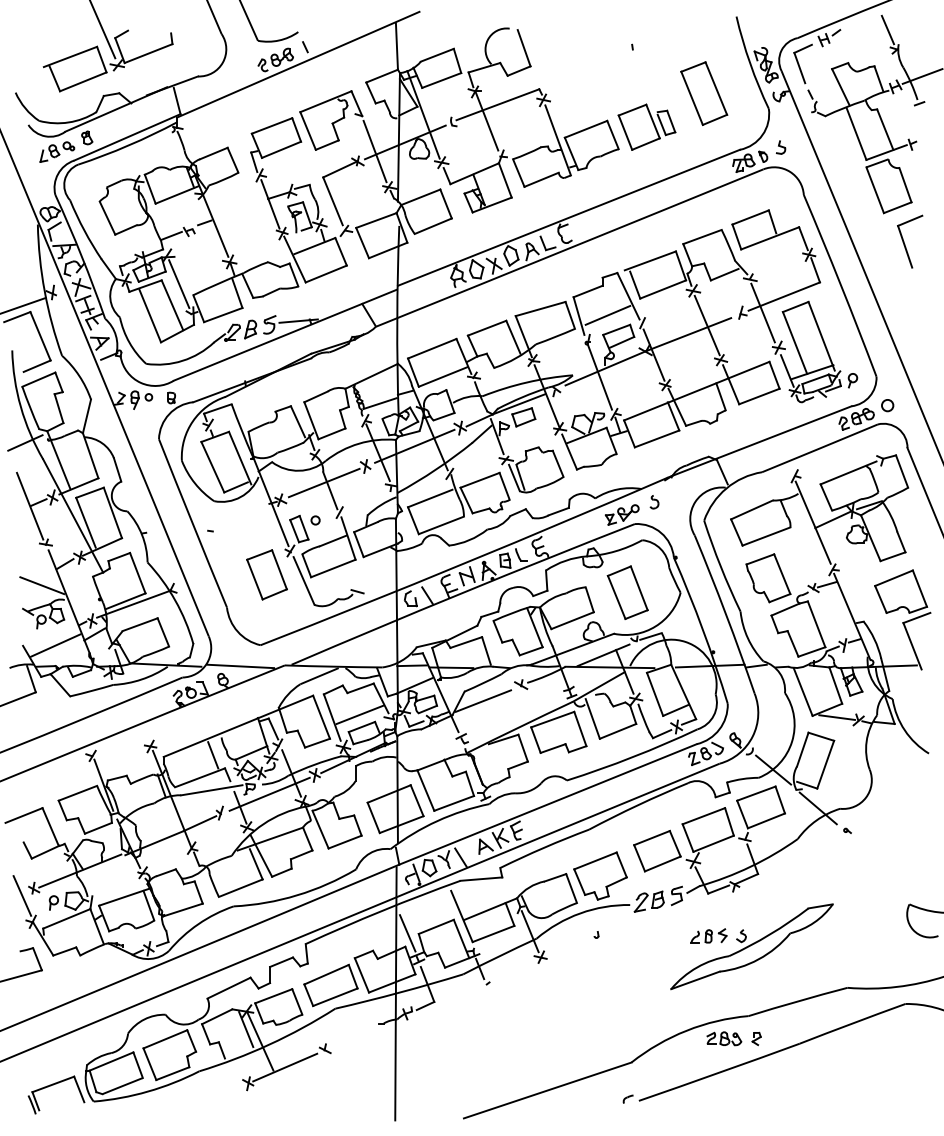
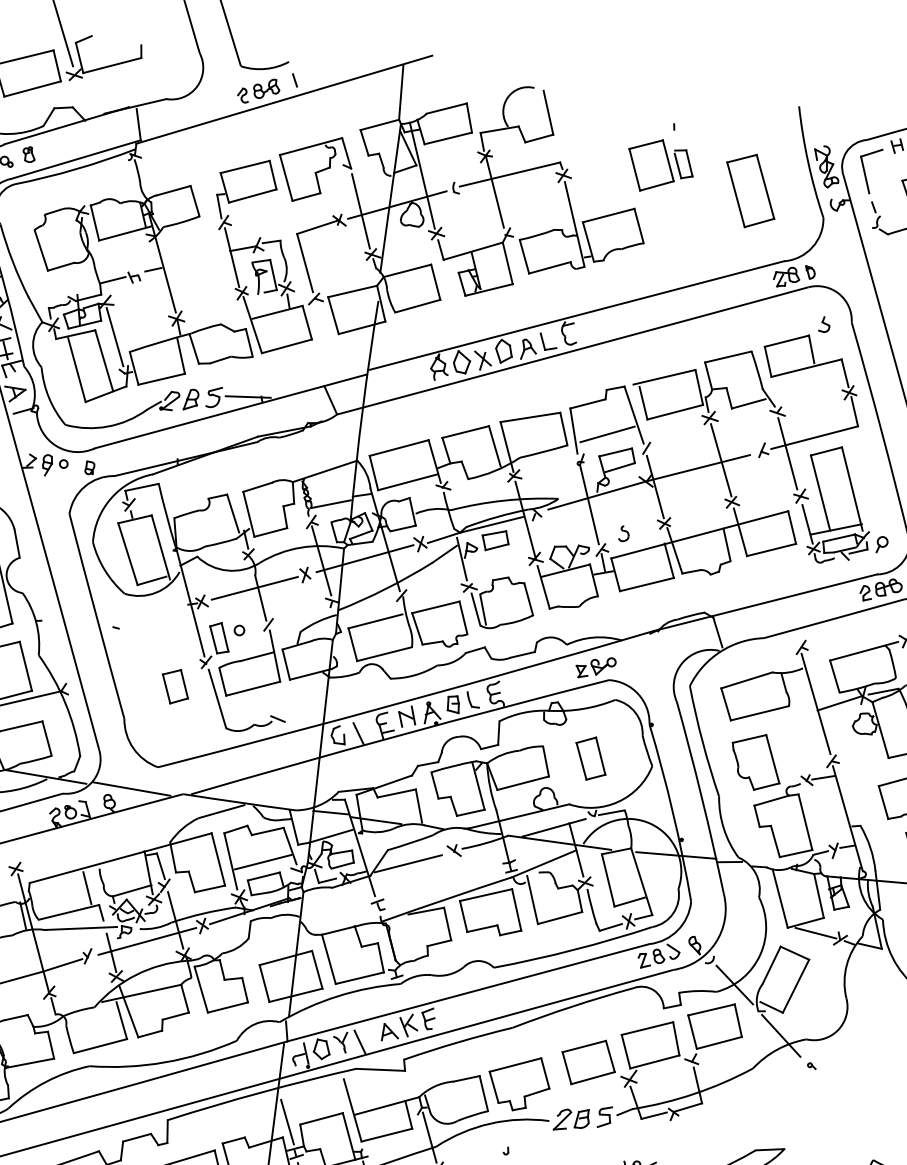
part: (646, 126) -> (660, 165), moved
part: (781, 147) -> (825, 324), moved
part: (654, 502) -> (624, 534), moved
part: (266, 574) -> (174, 686), size x0.6
part: (627, 592) -> (590, 758), size x0.7

